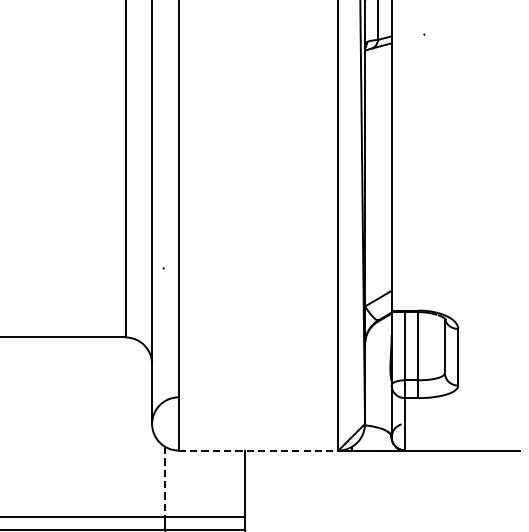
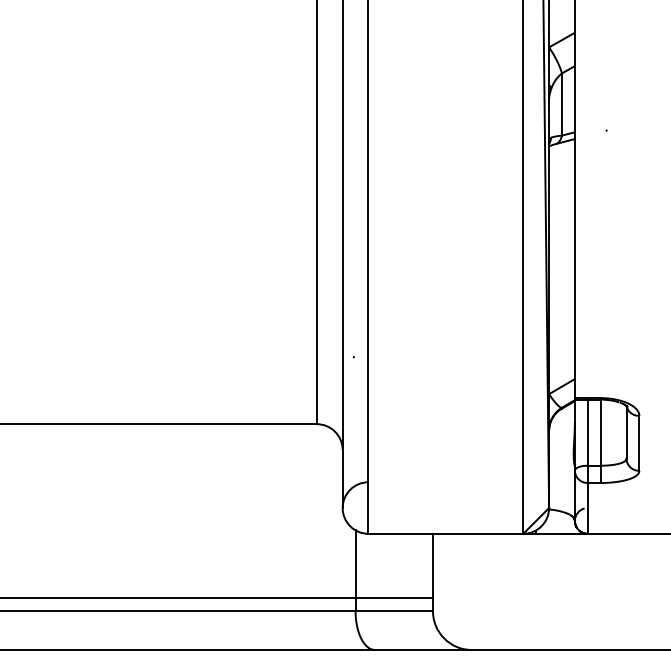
line: (259, 450) -> (446, 533), dashed -> solid
line: (165, 482) -> (355, 564), dashed -> solid

